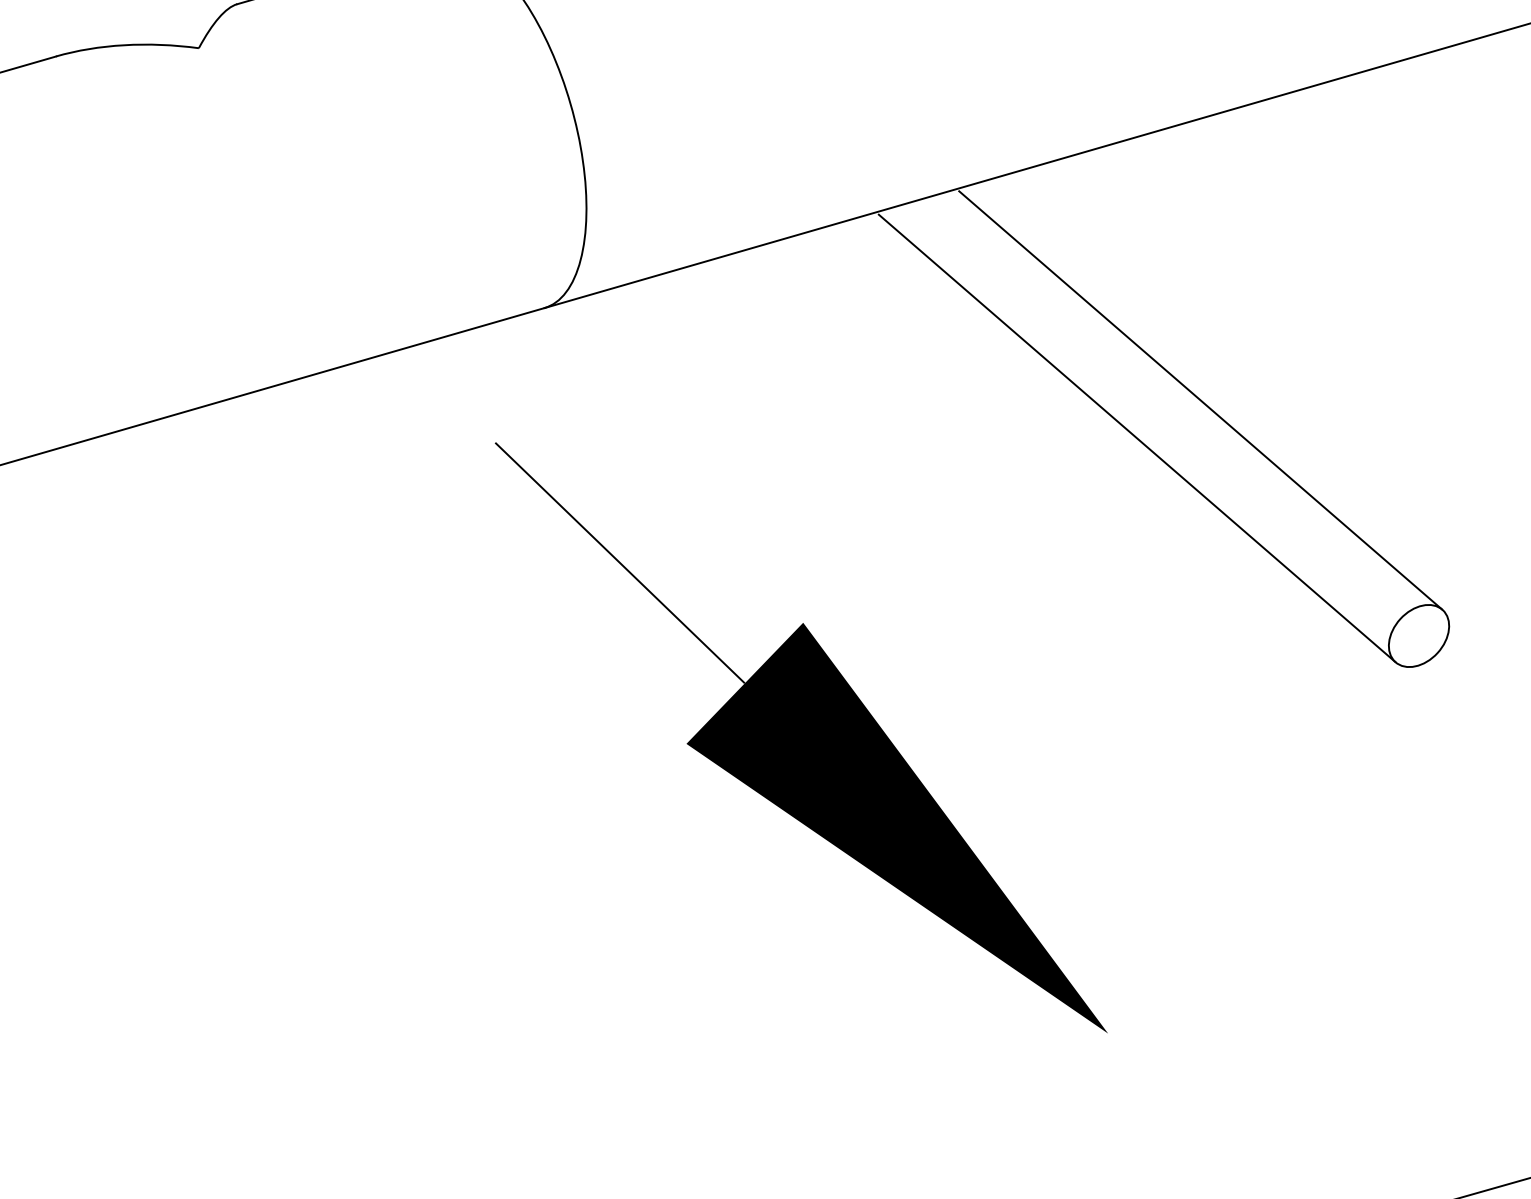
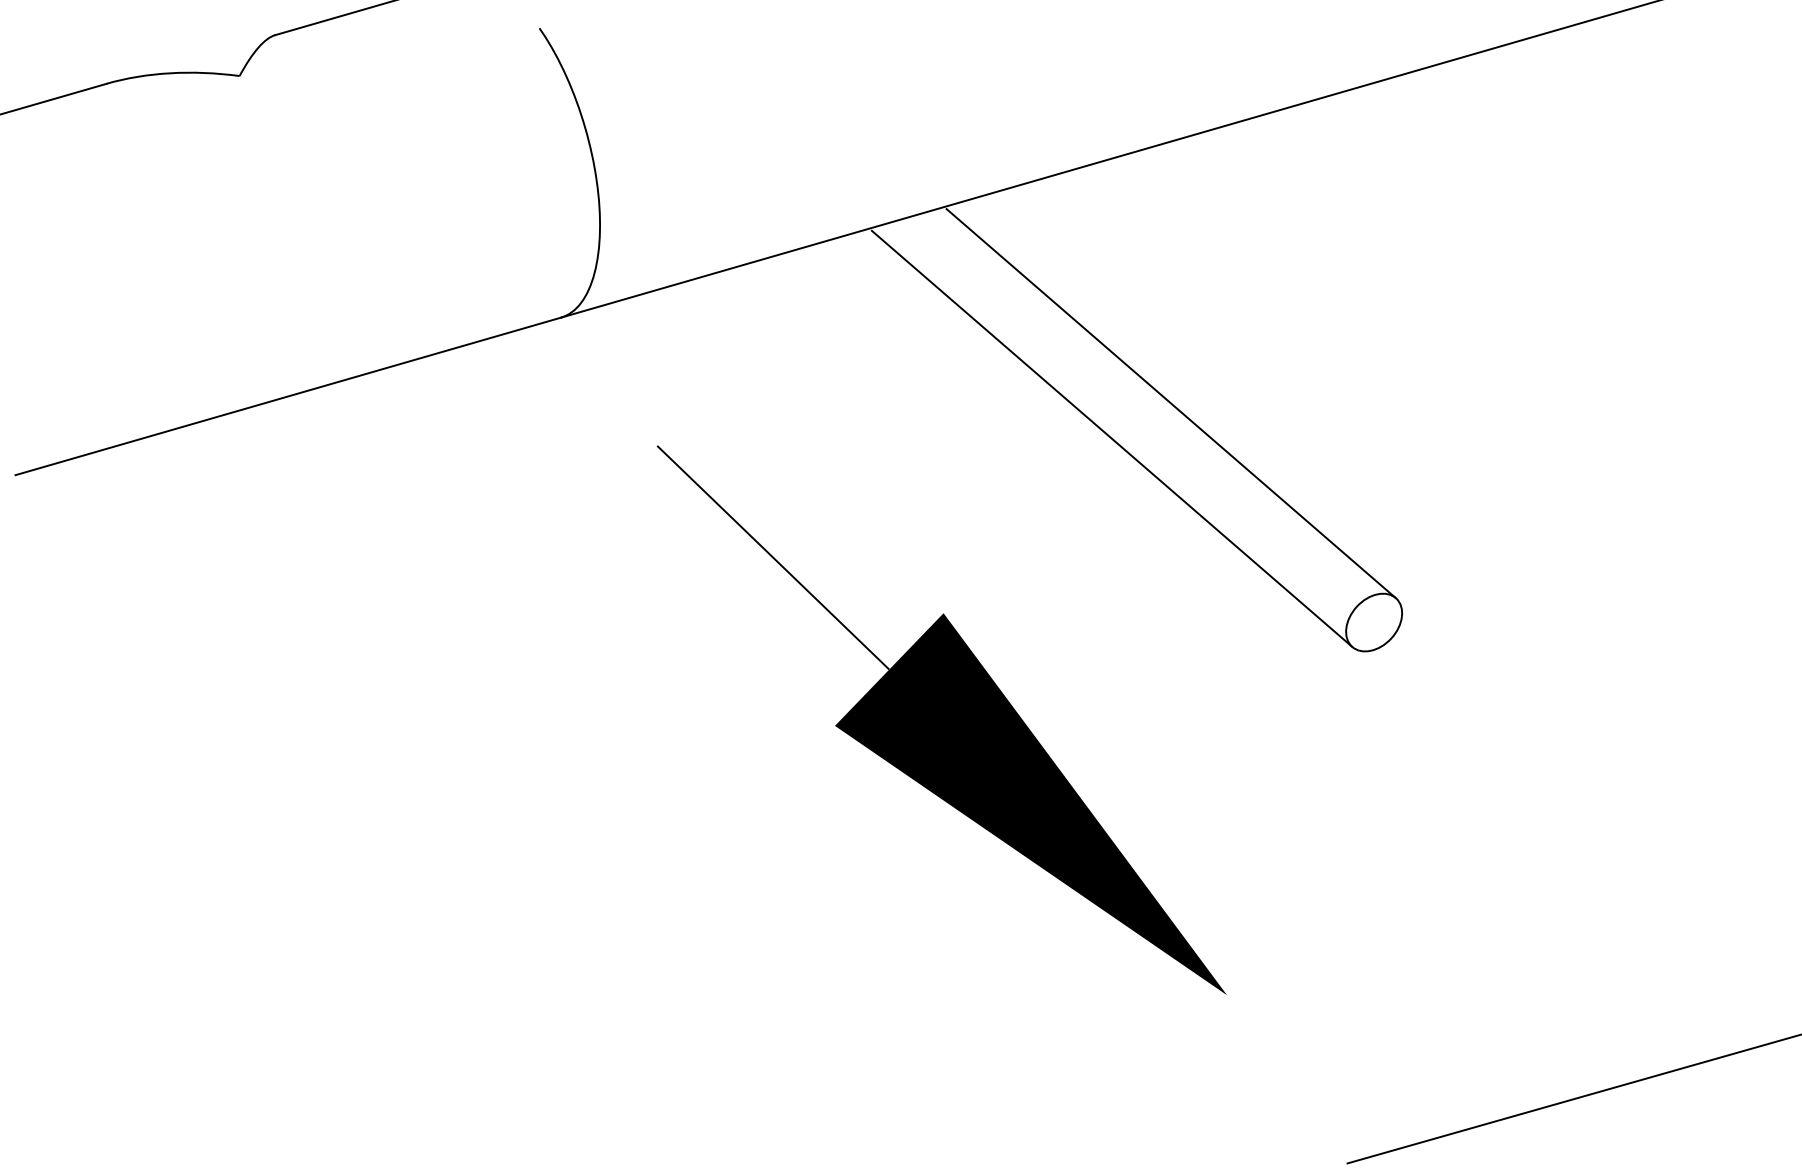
part: (801, 737) -> (941, 719), moved

